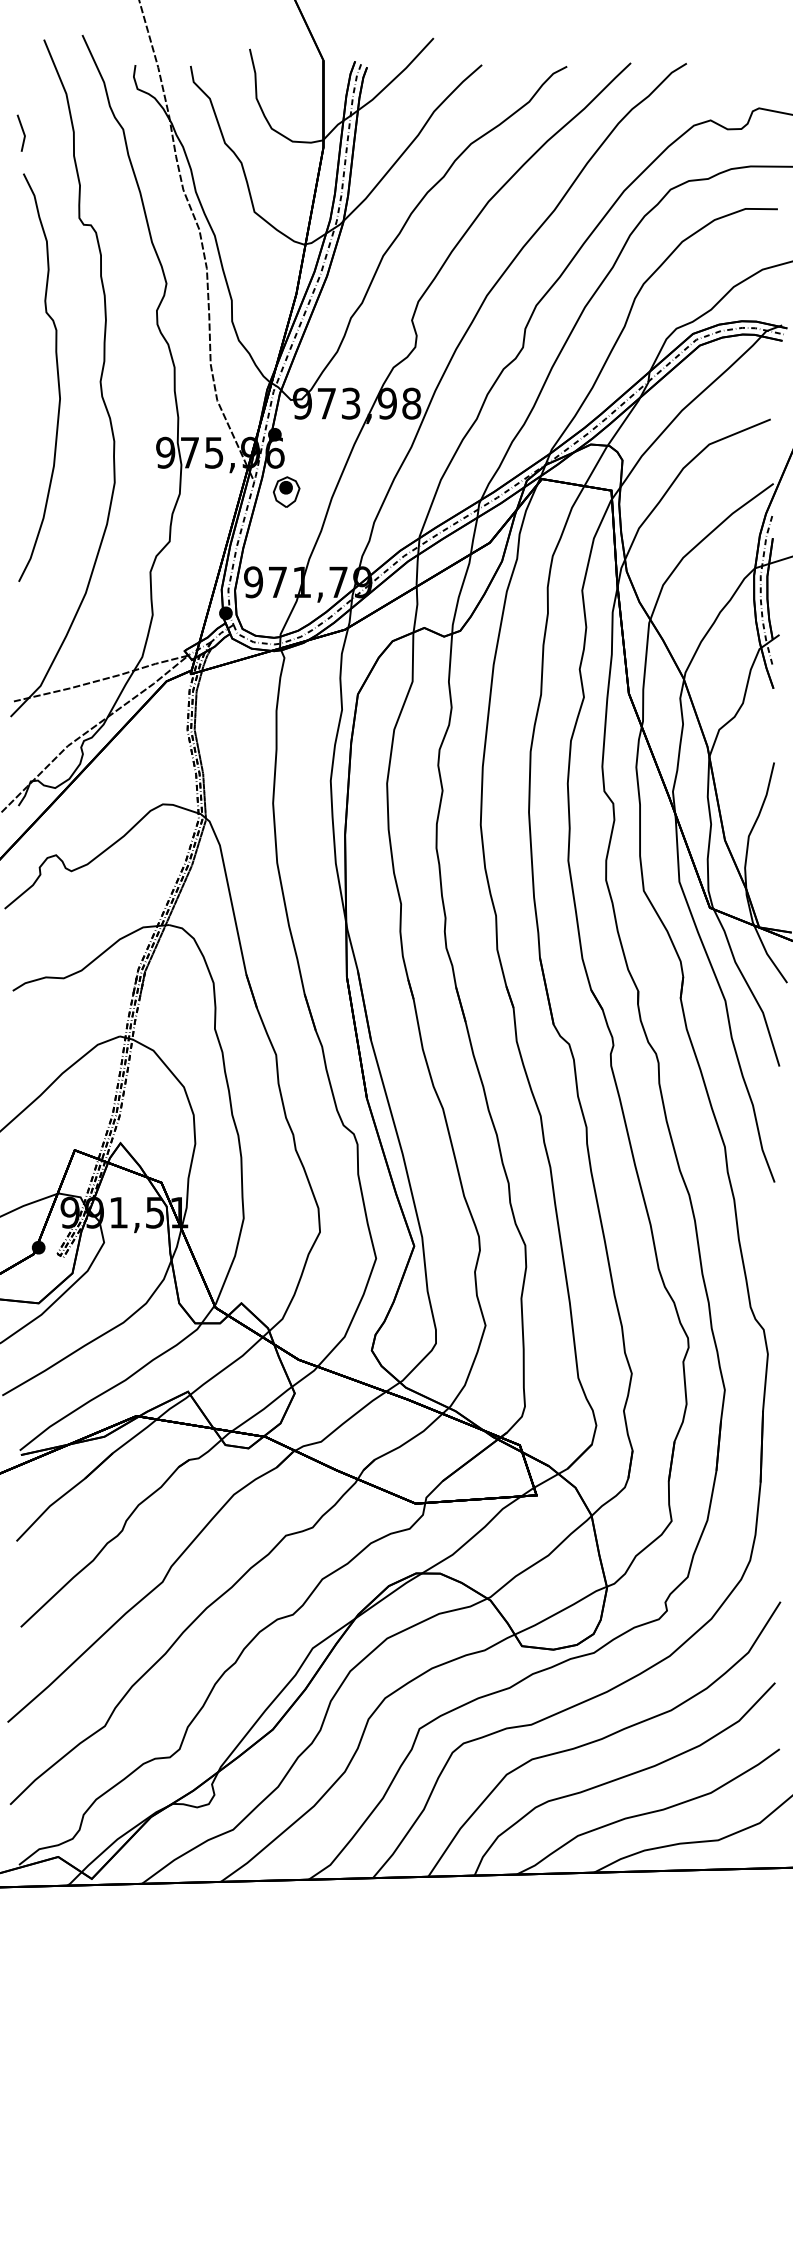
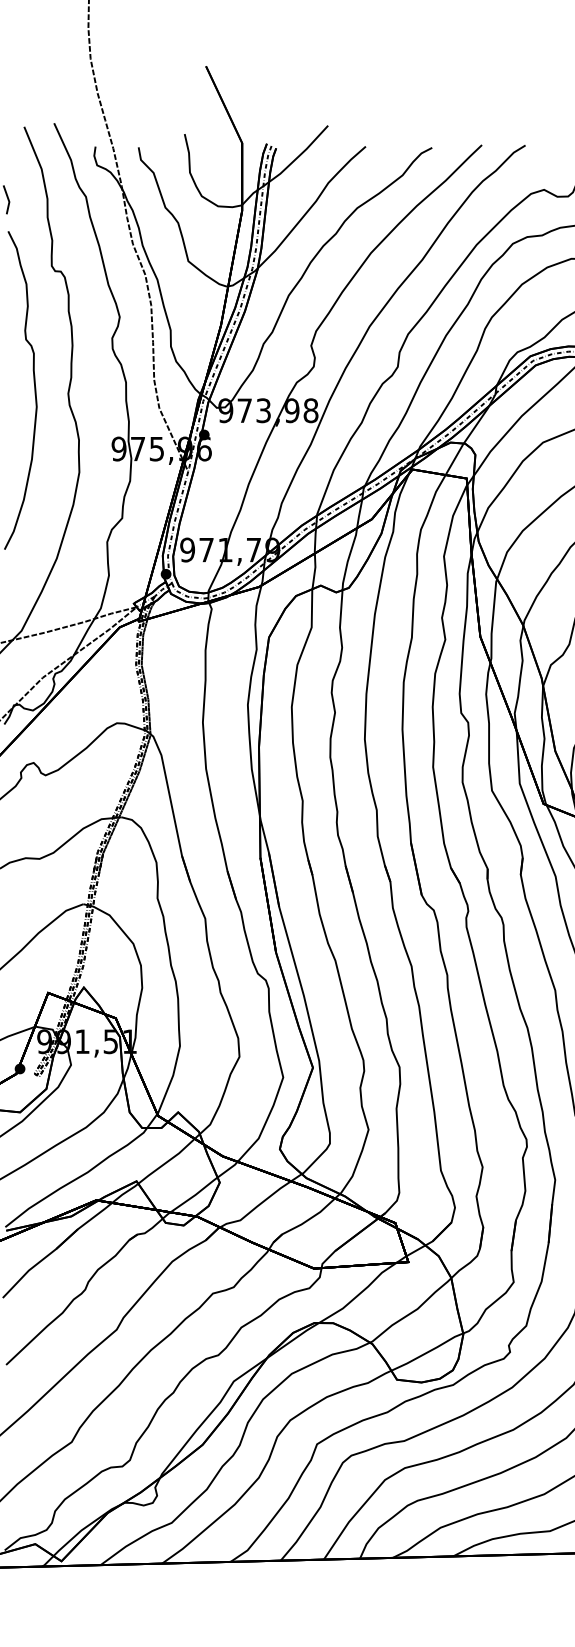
part: (286, 491) -> (213, 479), removed

